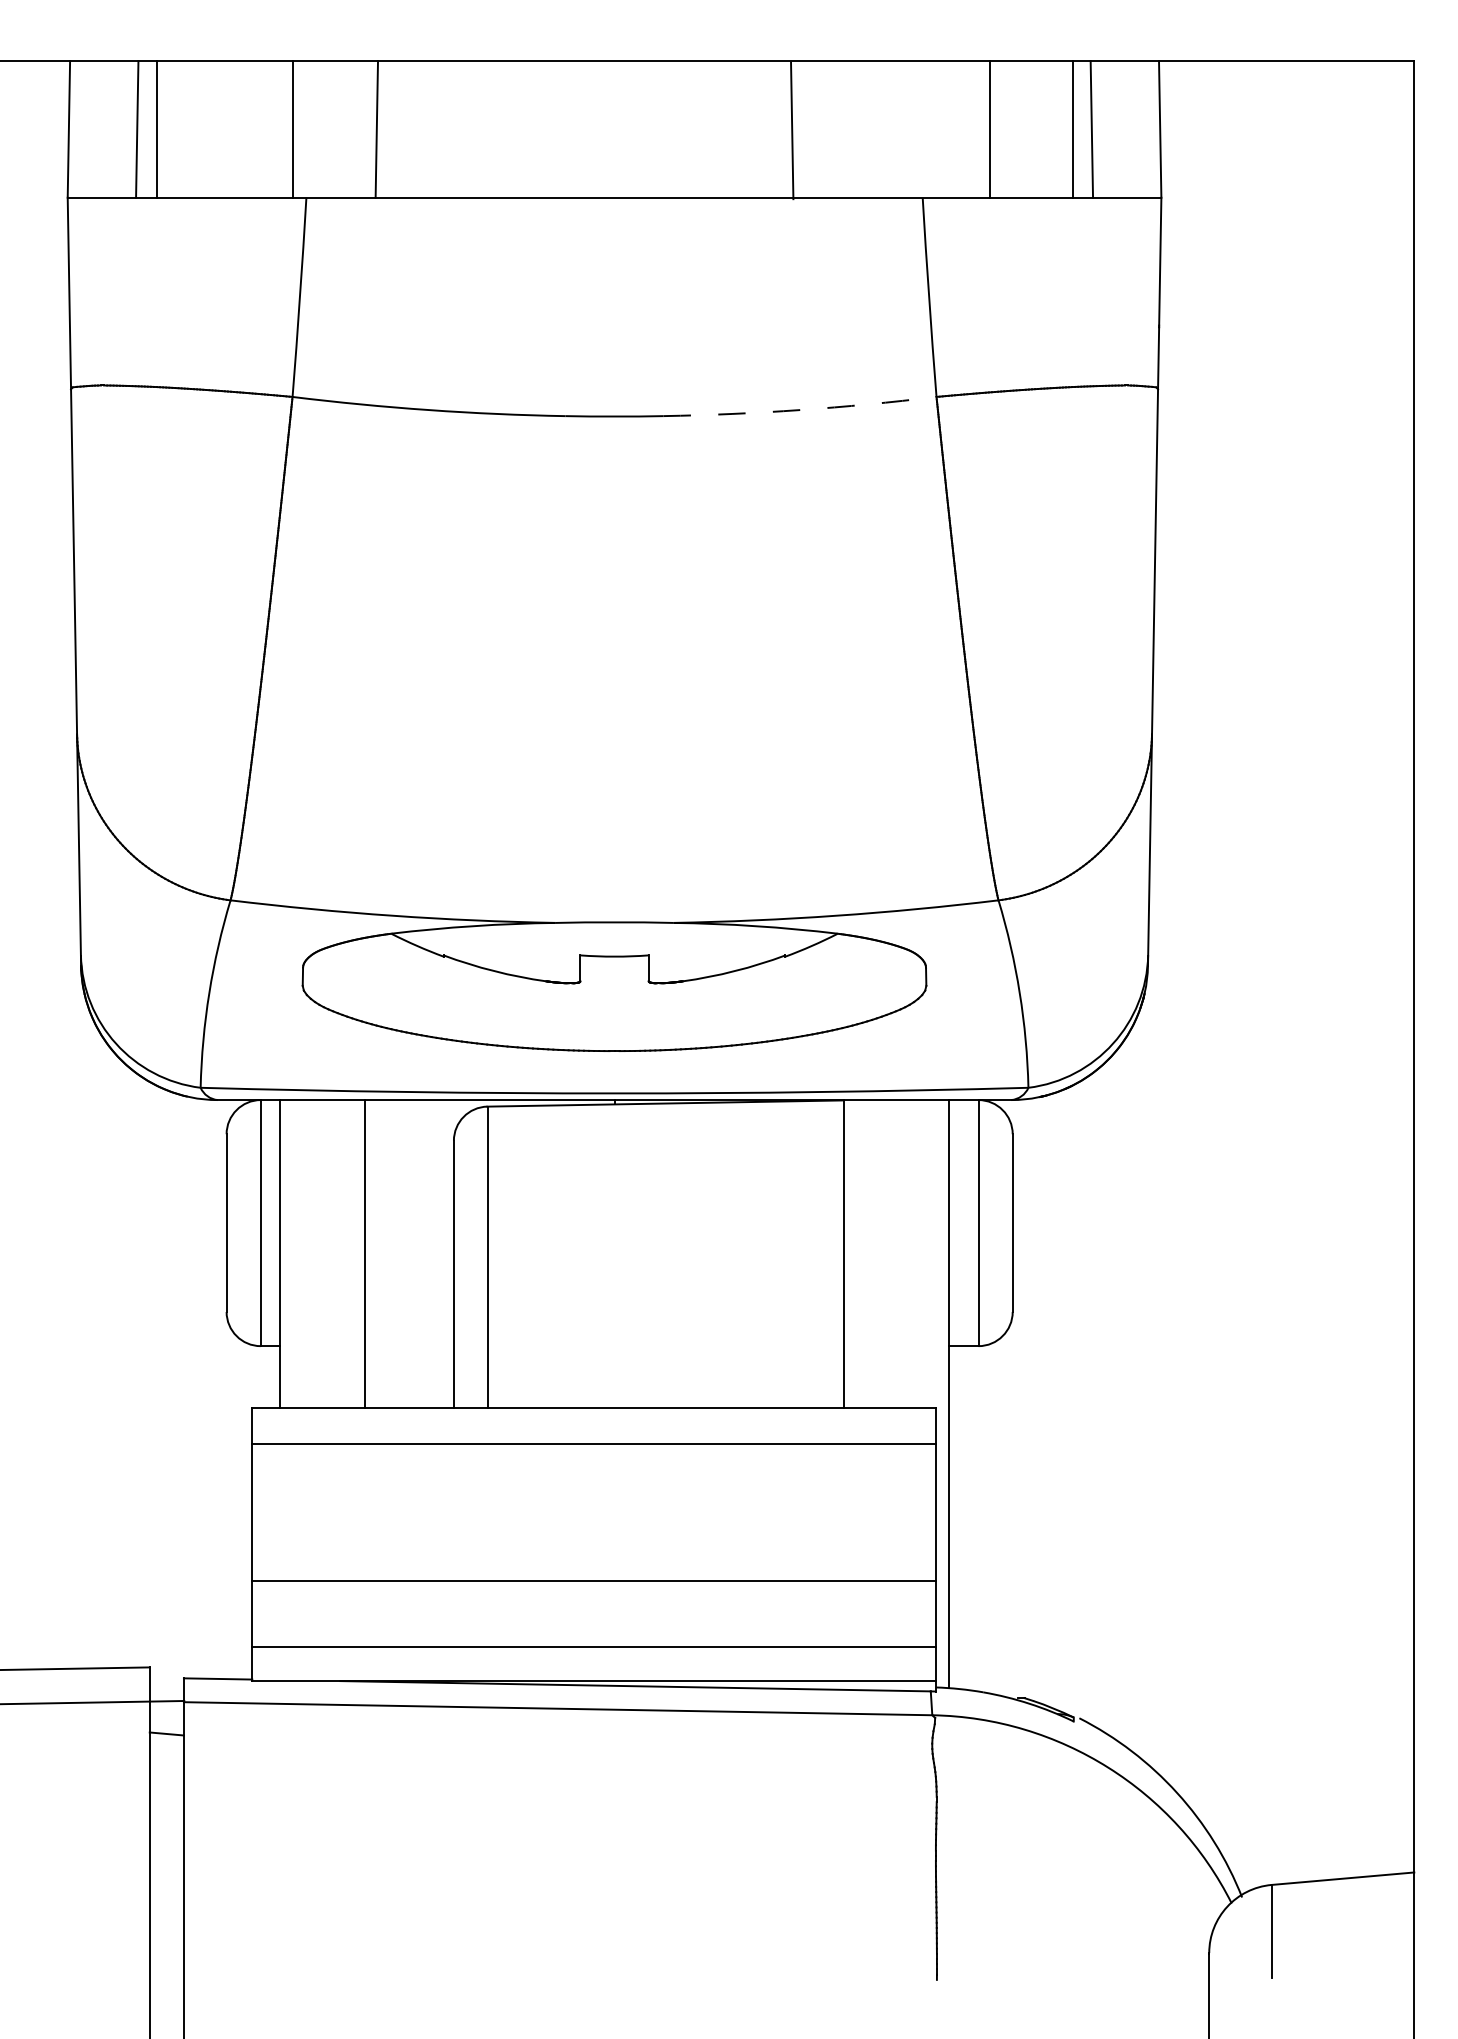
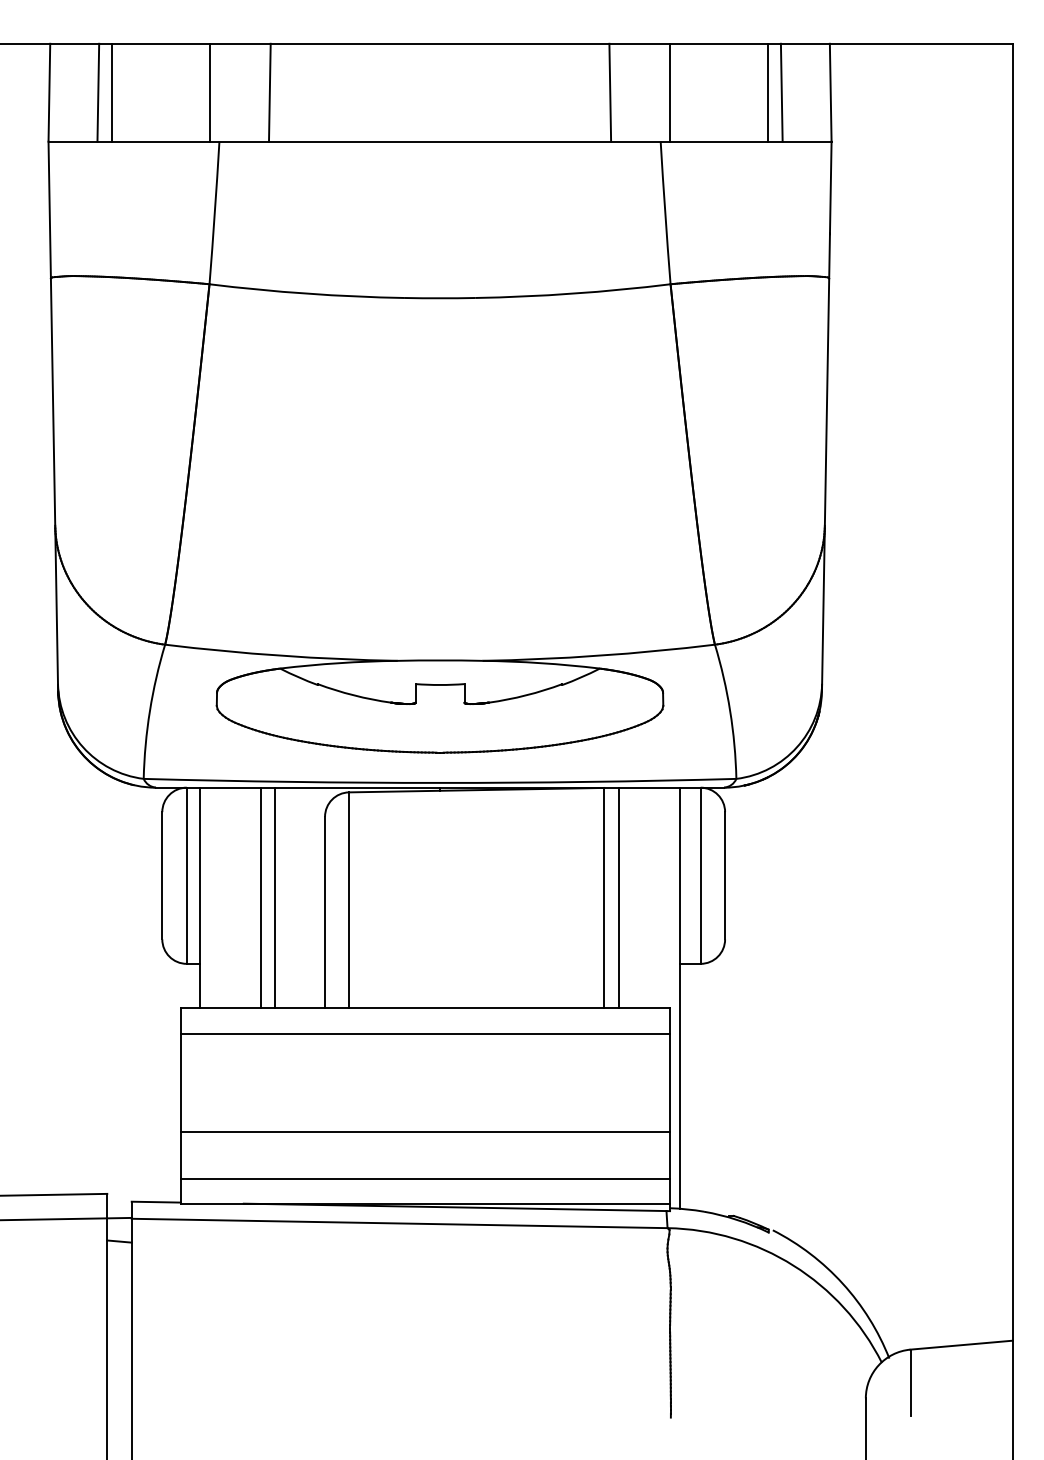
line: (990, 129) -> (670, 92), moved
line: (792, 130) -> (610, 92), moved
arc: (800, 409) -> (573, 293), dashed -> solid
line: (384, 1253) -> (275, 897), added
line: (863, 1253) -> (618, 897), added

